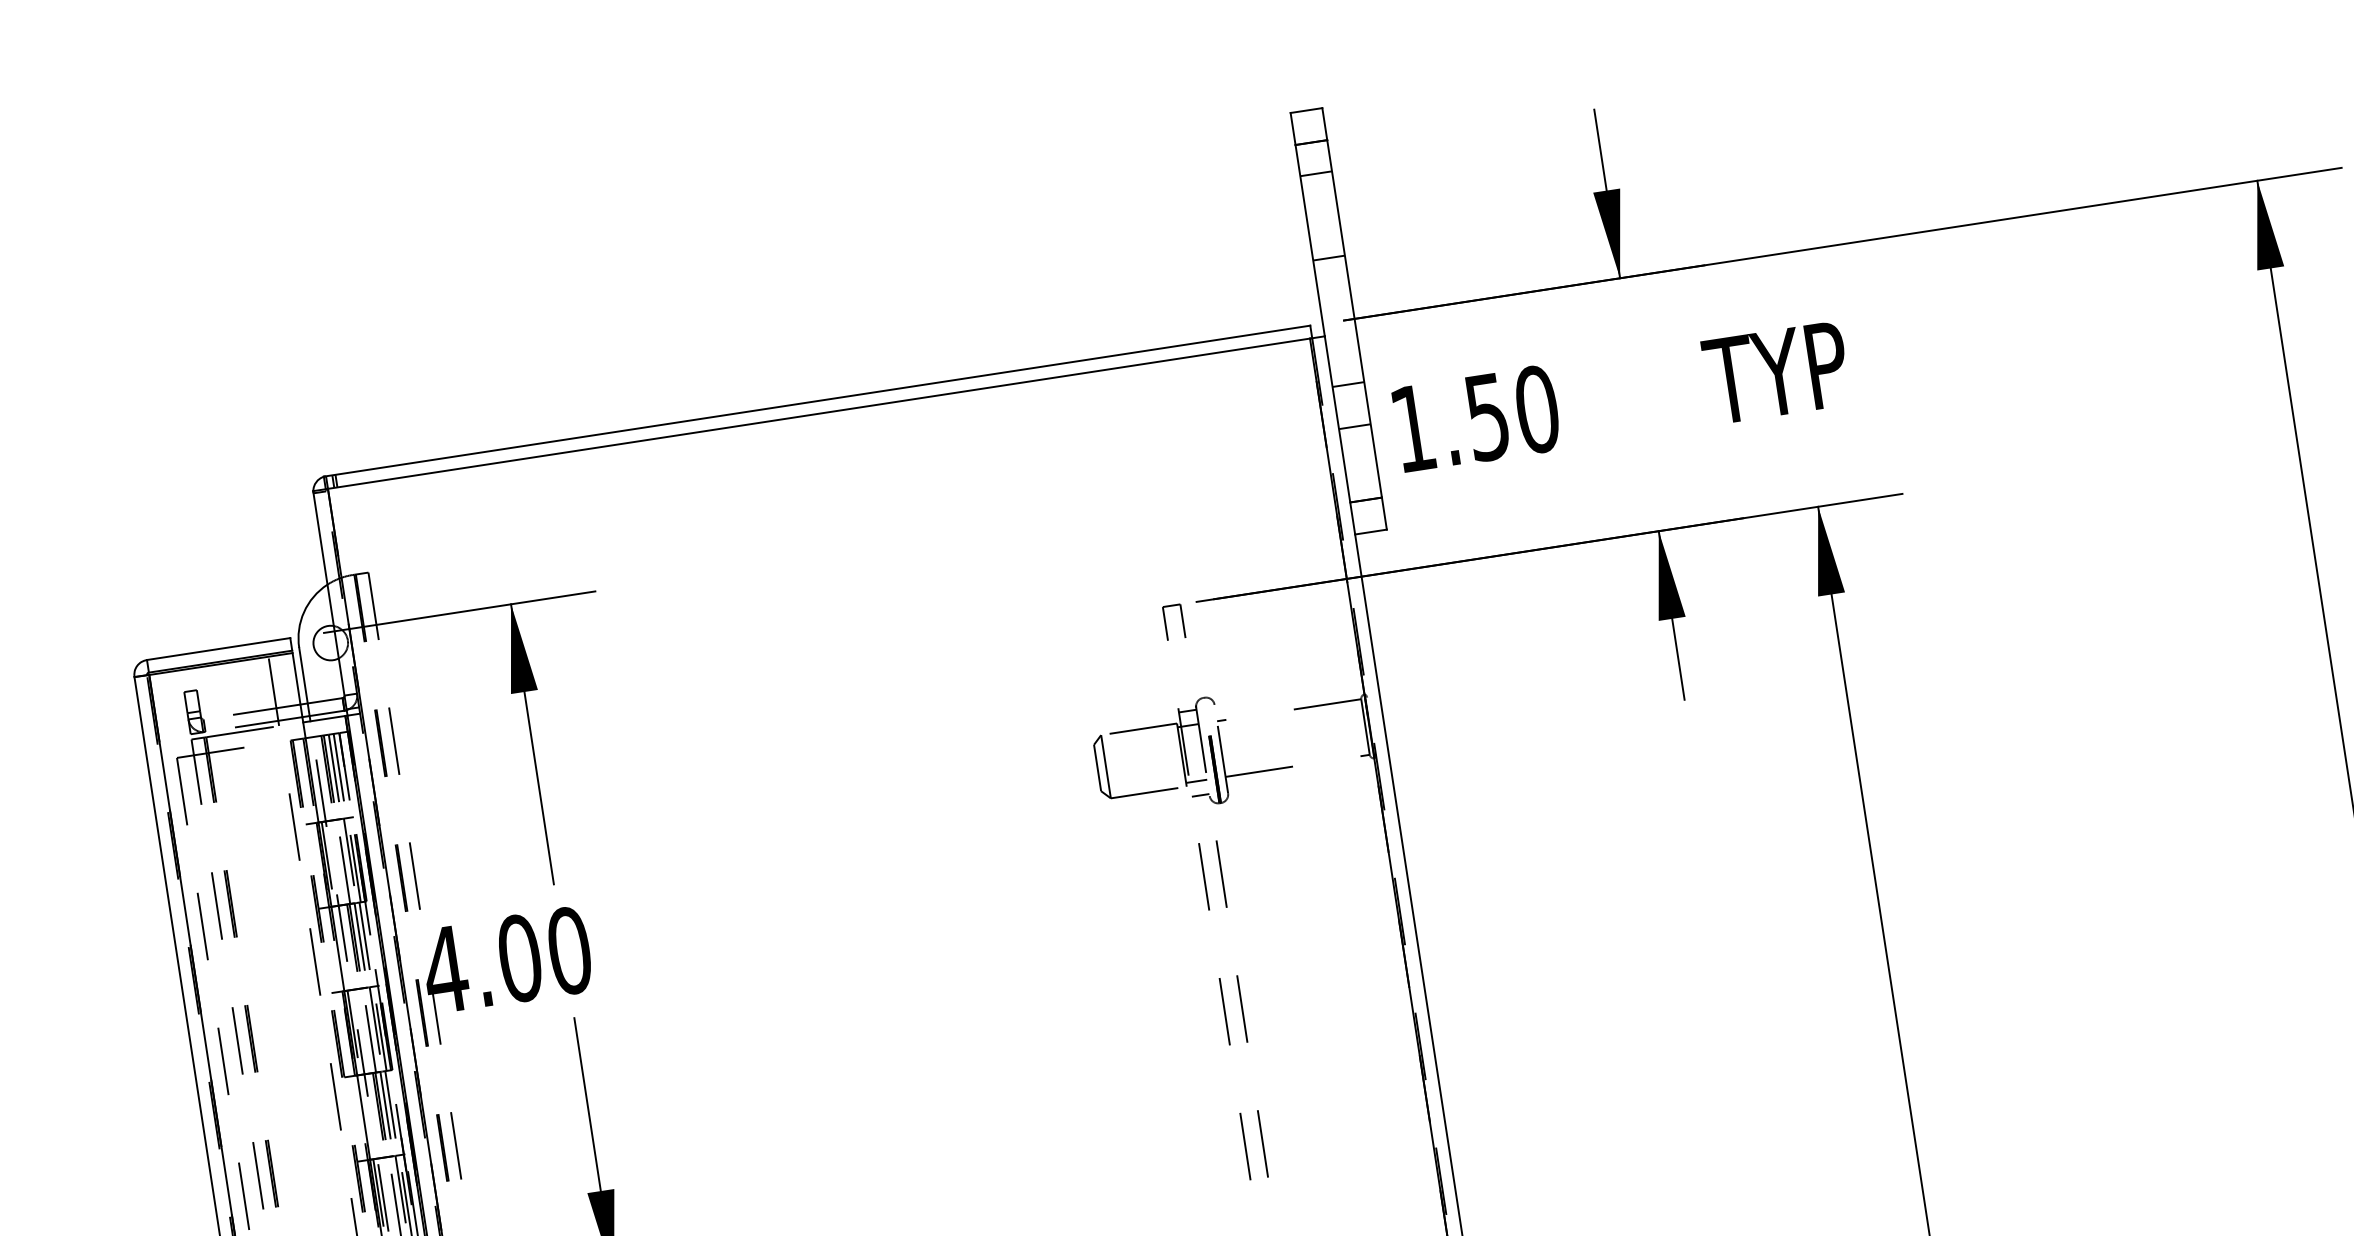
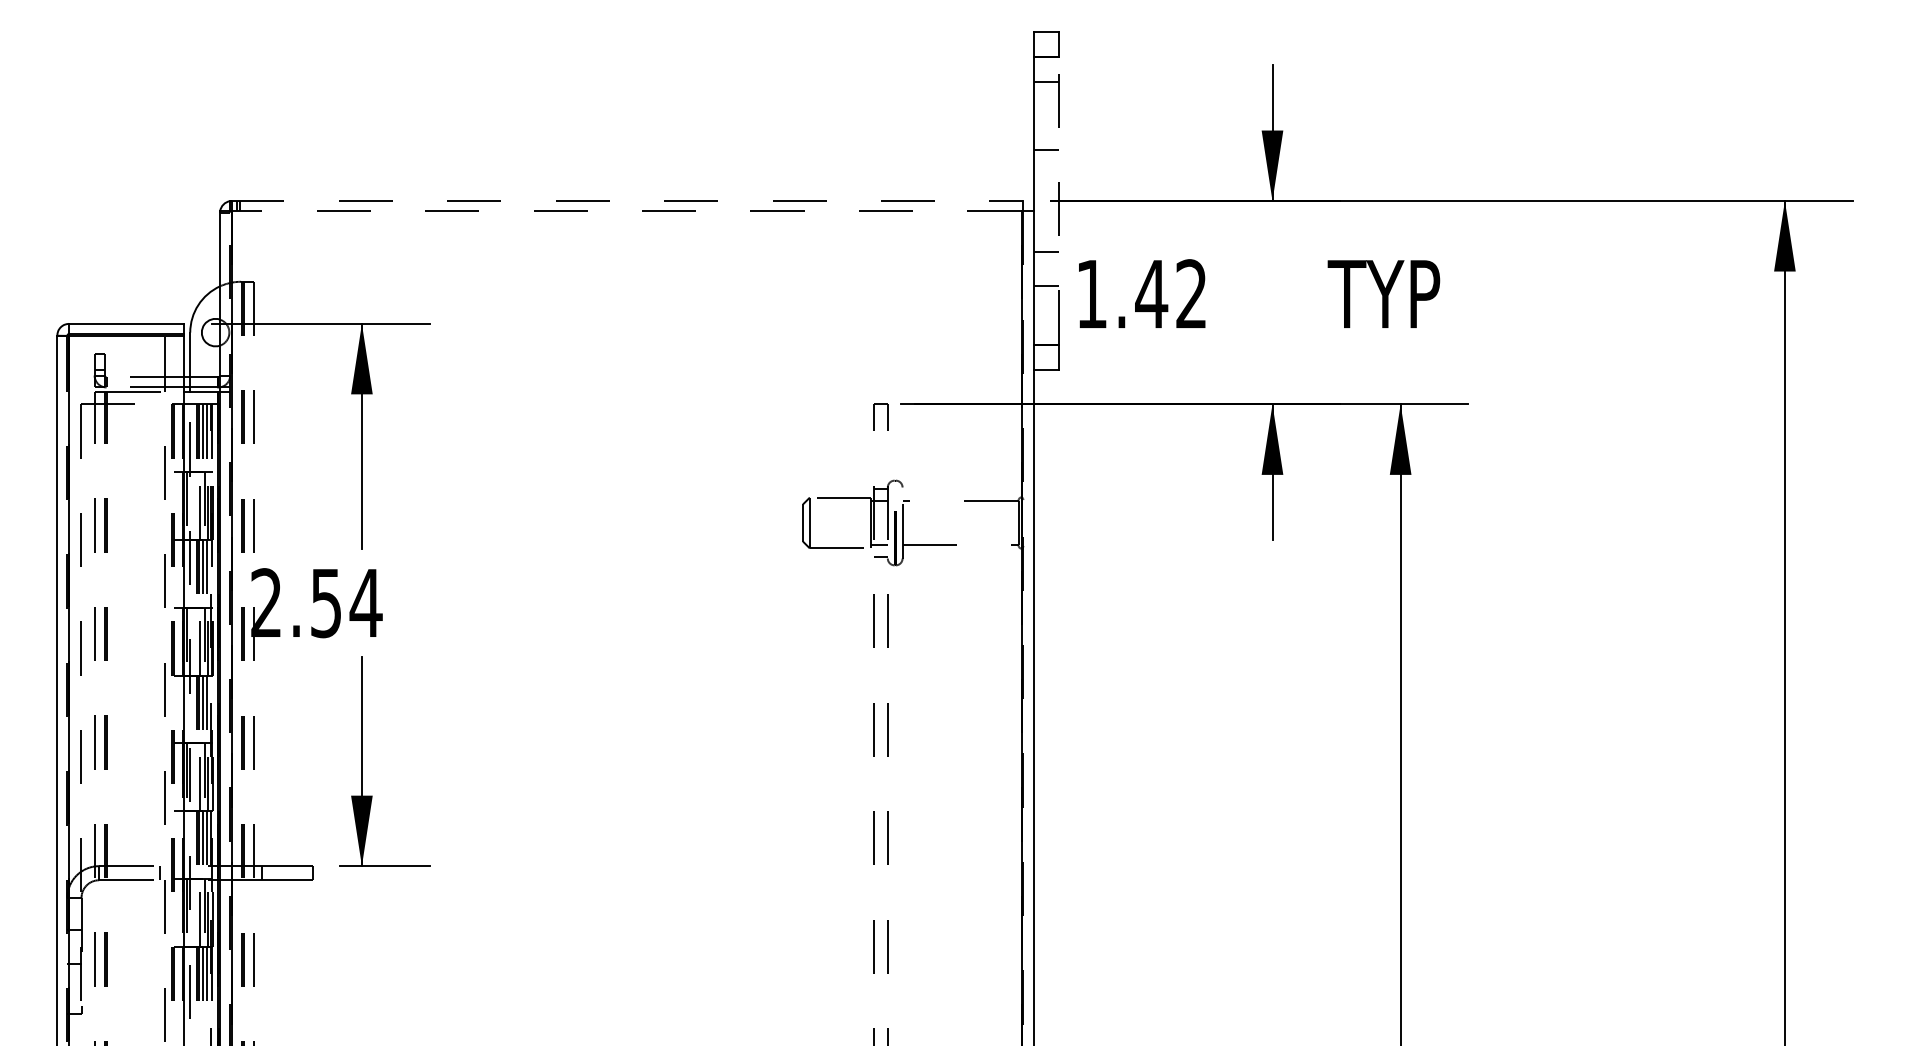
line: (1355, 319) -> (1059, 201), solid -> dashed
line: (816, 401) -> (626, 201), solid -> dashed
text: (1512, 413) -> (1171, 294), 1.50 -> 1.42
line: (818, 414) -> (626, 211), solid -> dashed
text: (506, 960) -> (315, 603), 4.00 -> 2.54

